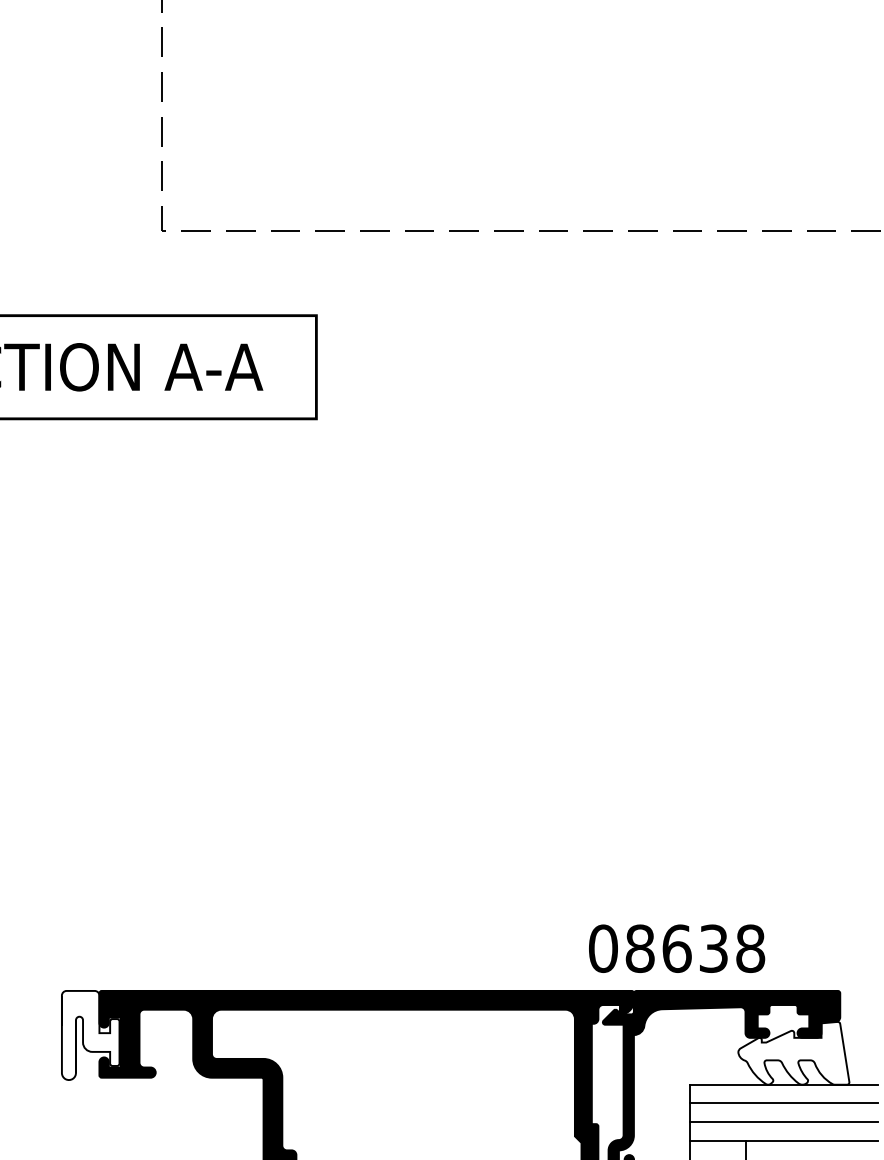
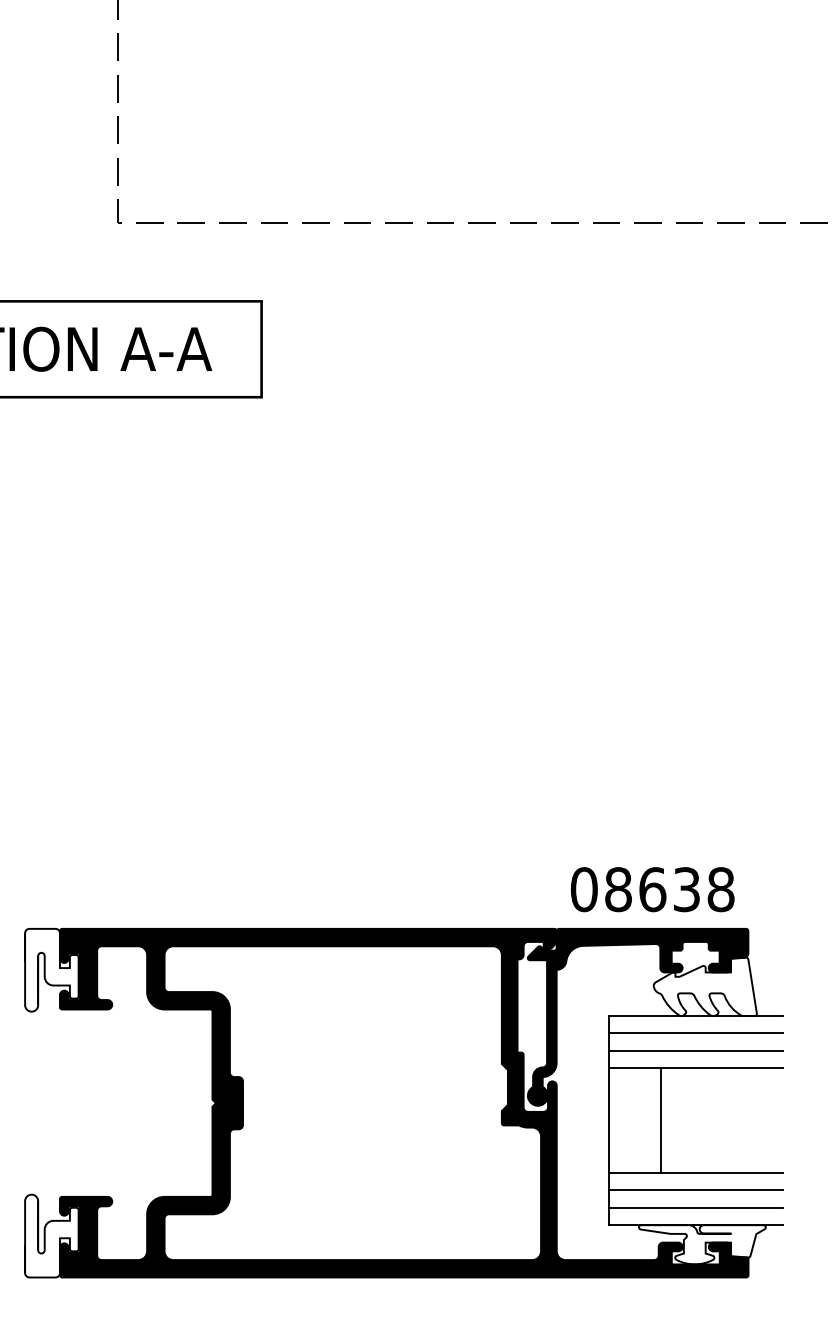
text: (676, 948) -> (652, 889), moved

